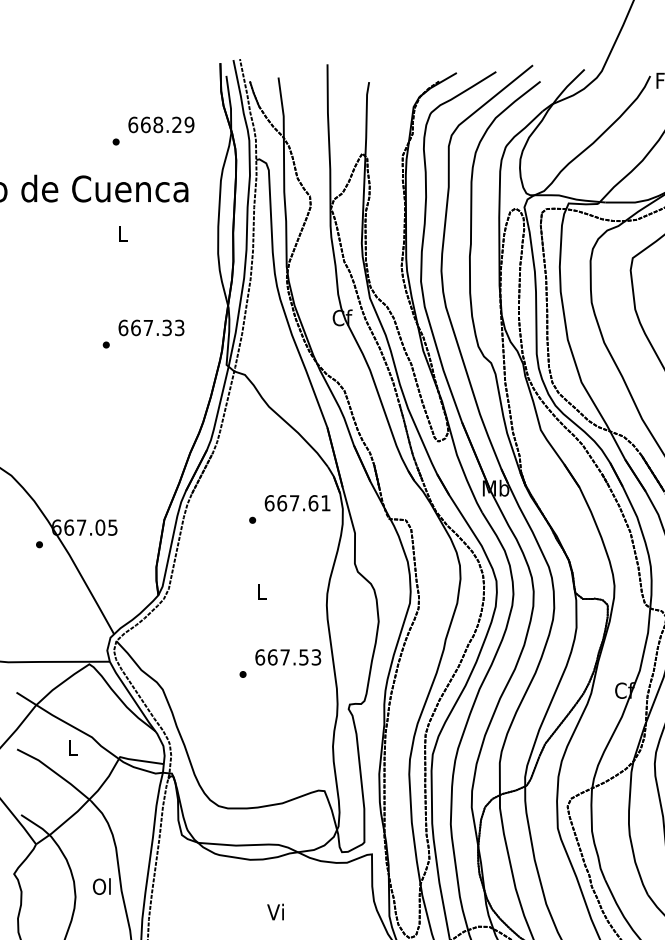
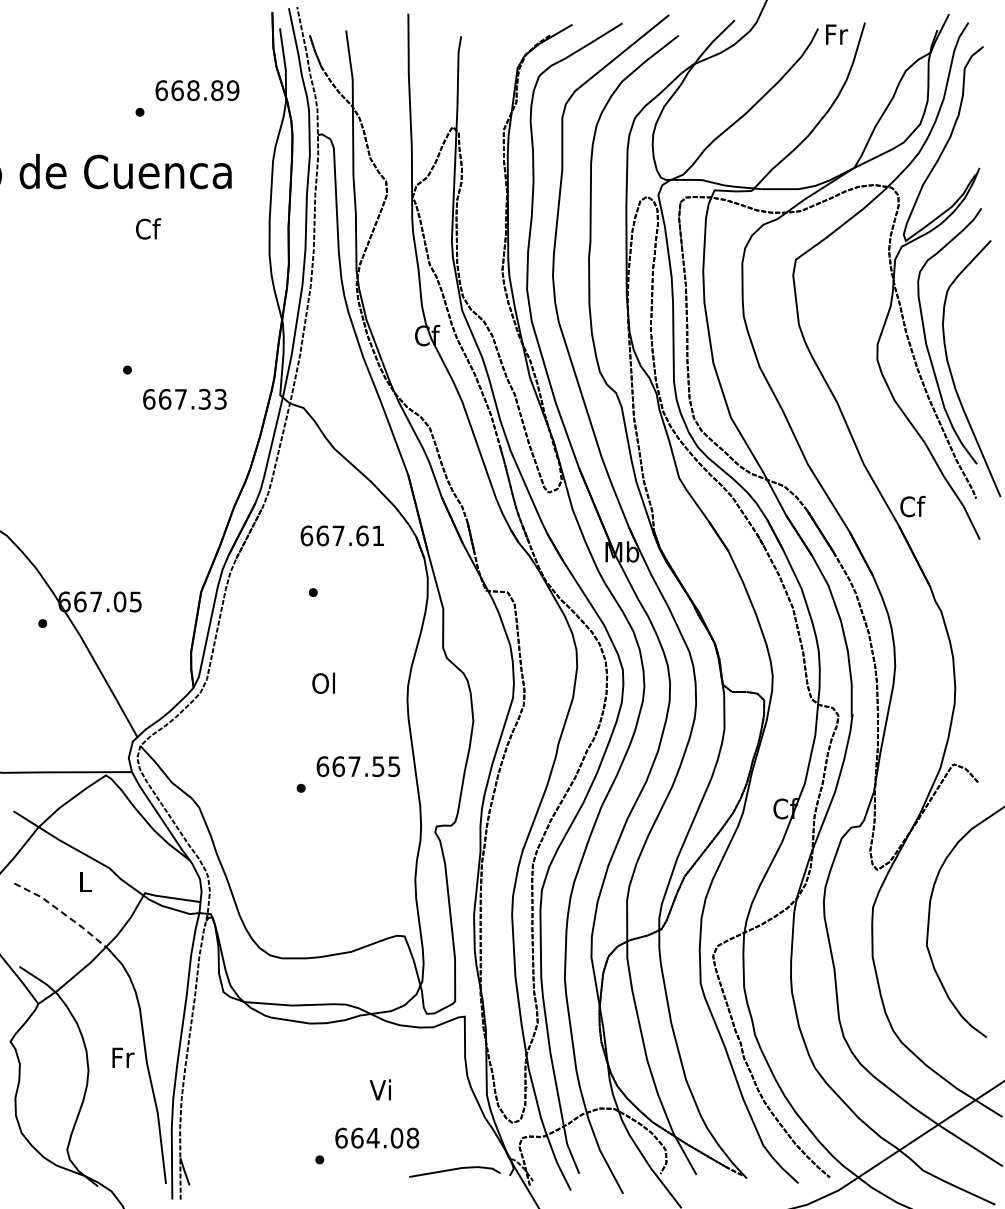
text: (177, 124) -> (217, 90), 668.29 -> 668.89
text: (122, 233) -> (148, 228), L -> Cf
text: (151, 328) -> (184, 399), moved
text: (296, 502) -> (341, 535), moved
text: (260, 591) -> (323, 682), L -> Ol
text: (316, 657) -> (394, 766), 667.53 -> 667.55
line: (55, 773) -> (62, 913), solid -> dashed
text: (102, 886) -> (122, 1057), Ol -> Fr
text: (274, 911) -> (379, 1089), moved

